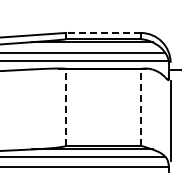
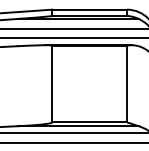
line: (102, 32) -> (88, 9), dashed -> solid
line: (66, 106) -> (52, 83), dashed -> solid
line: (140, 106) -> (126, 83), dashed -> solid

